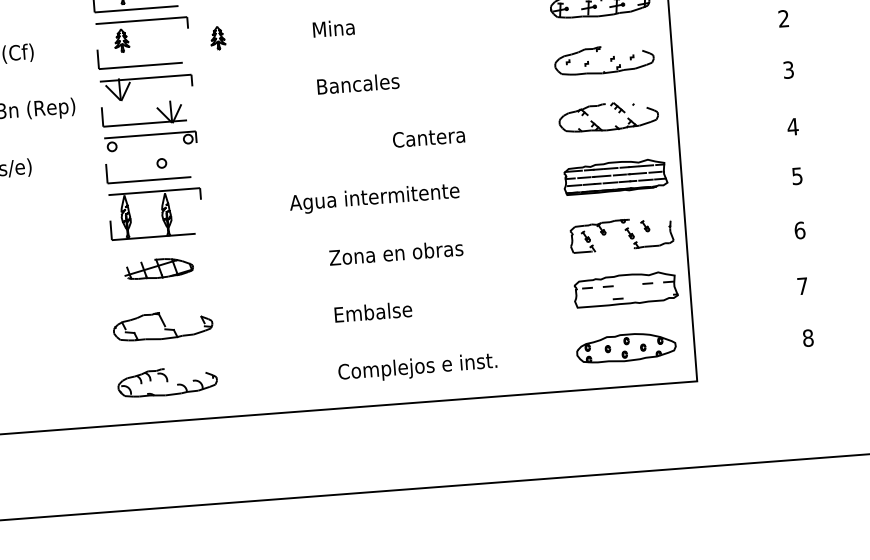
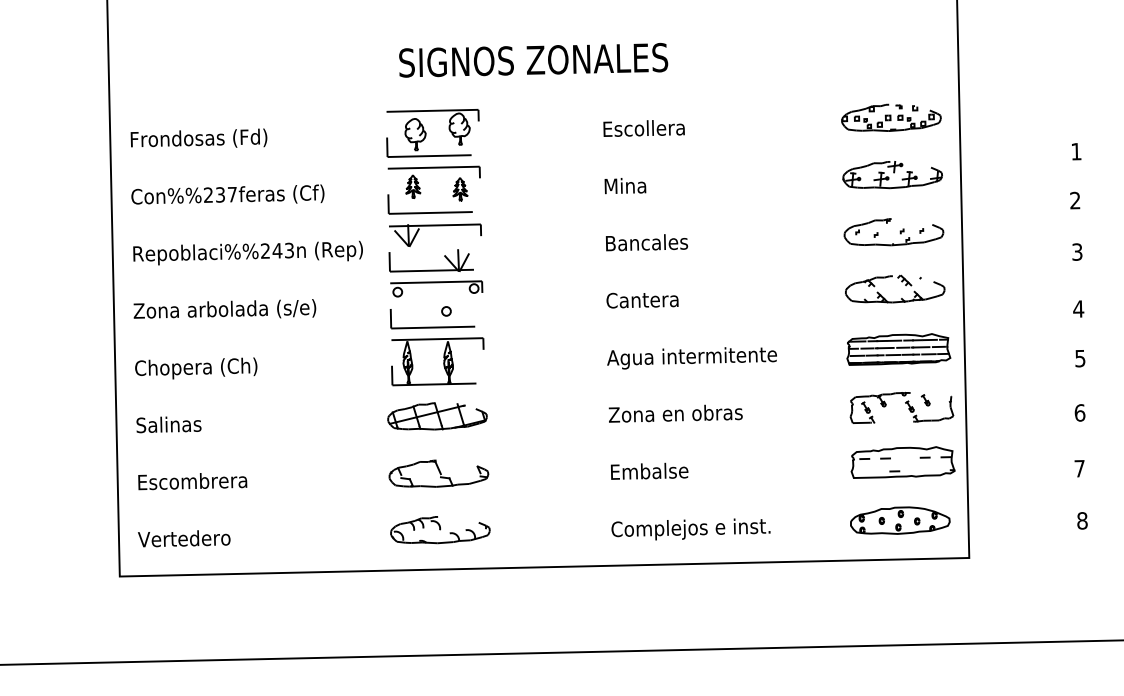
part: (218, 38) -> (460, 189), moved
text: (428, 138) -> (642, 300), moved
text: (374, 199) -> (691, 358), moved
part: (158, 268) -> (437, 416), size x1.43

